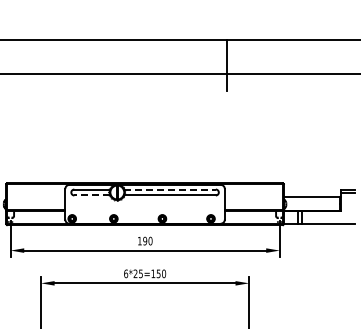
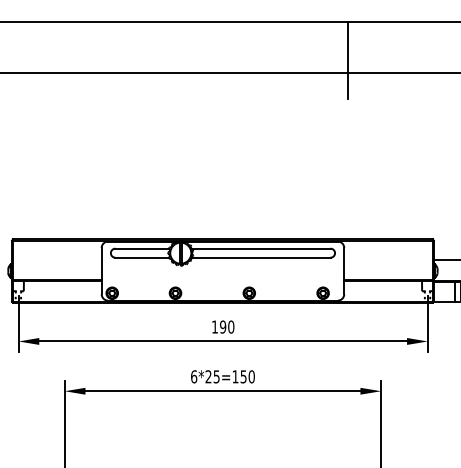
line: (170, 189) -> (261, 248), dashed -> solid
line: (91, 195) -> (141, 257), dashed -> solid

